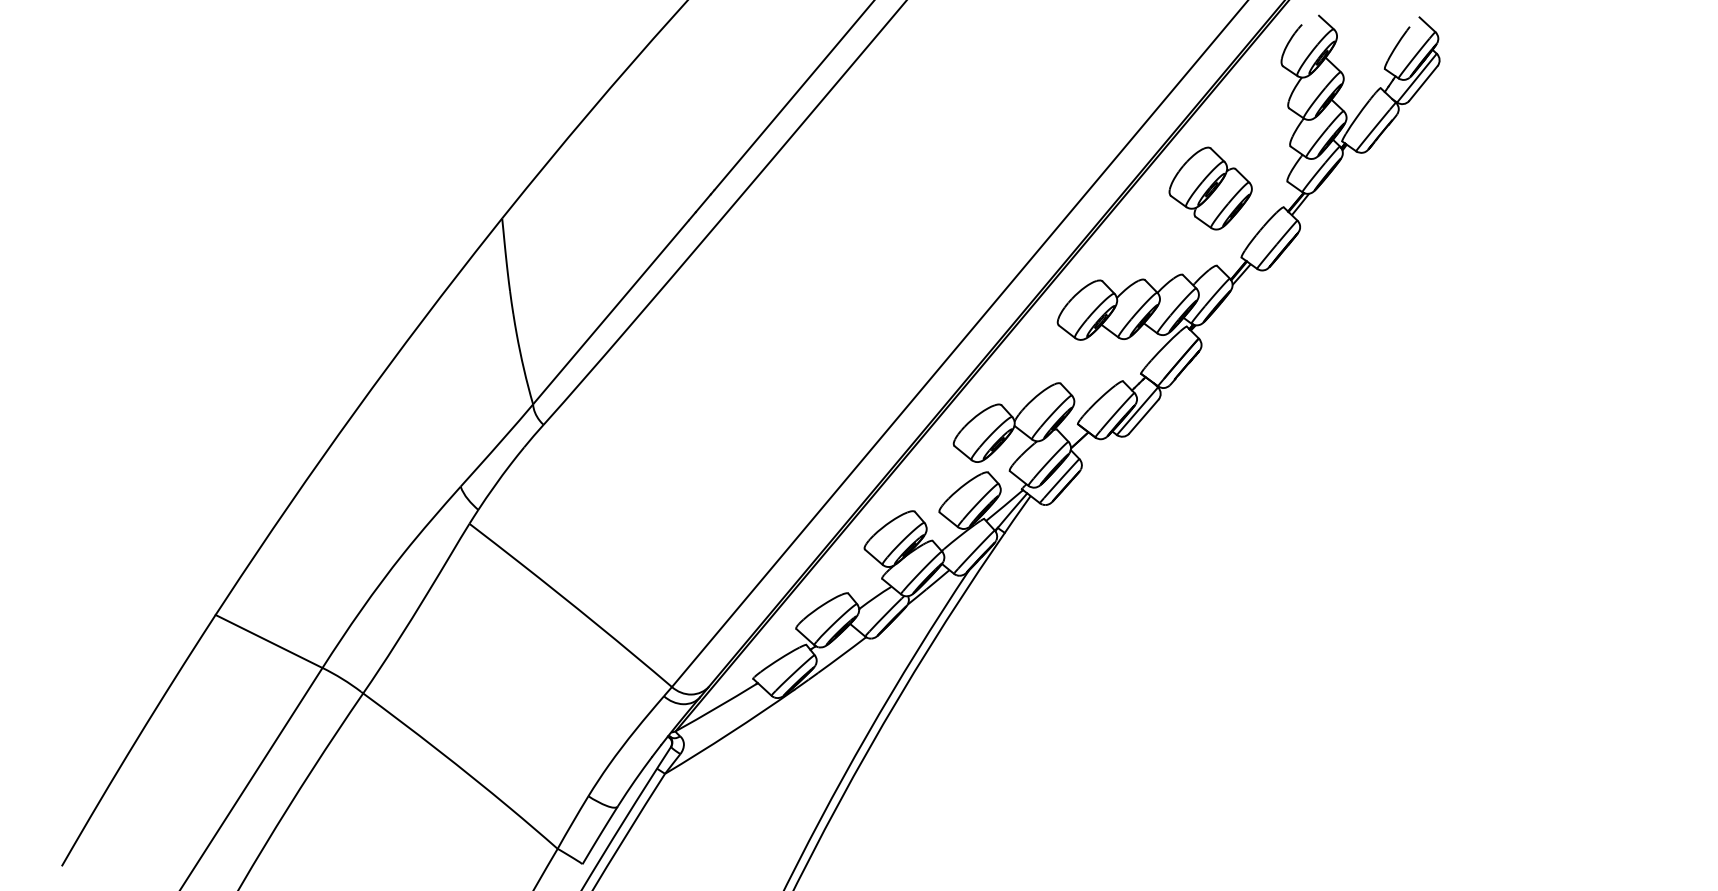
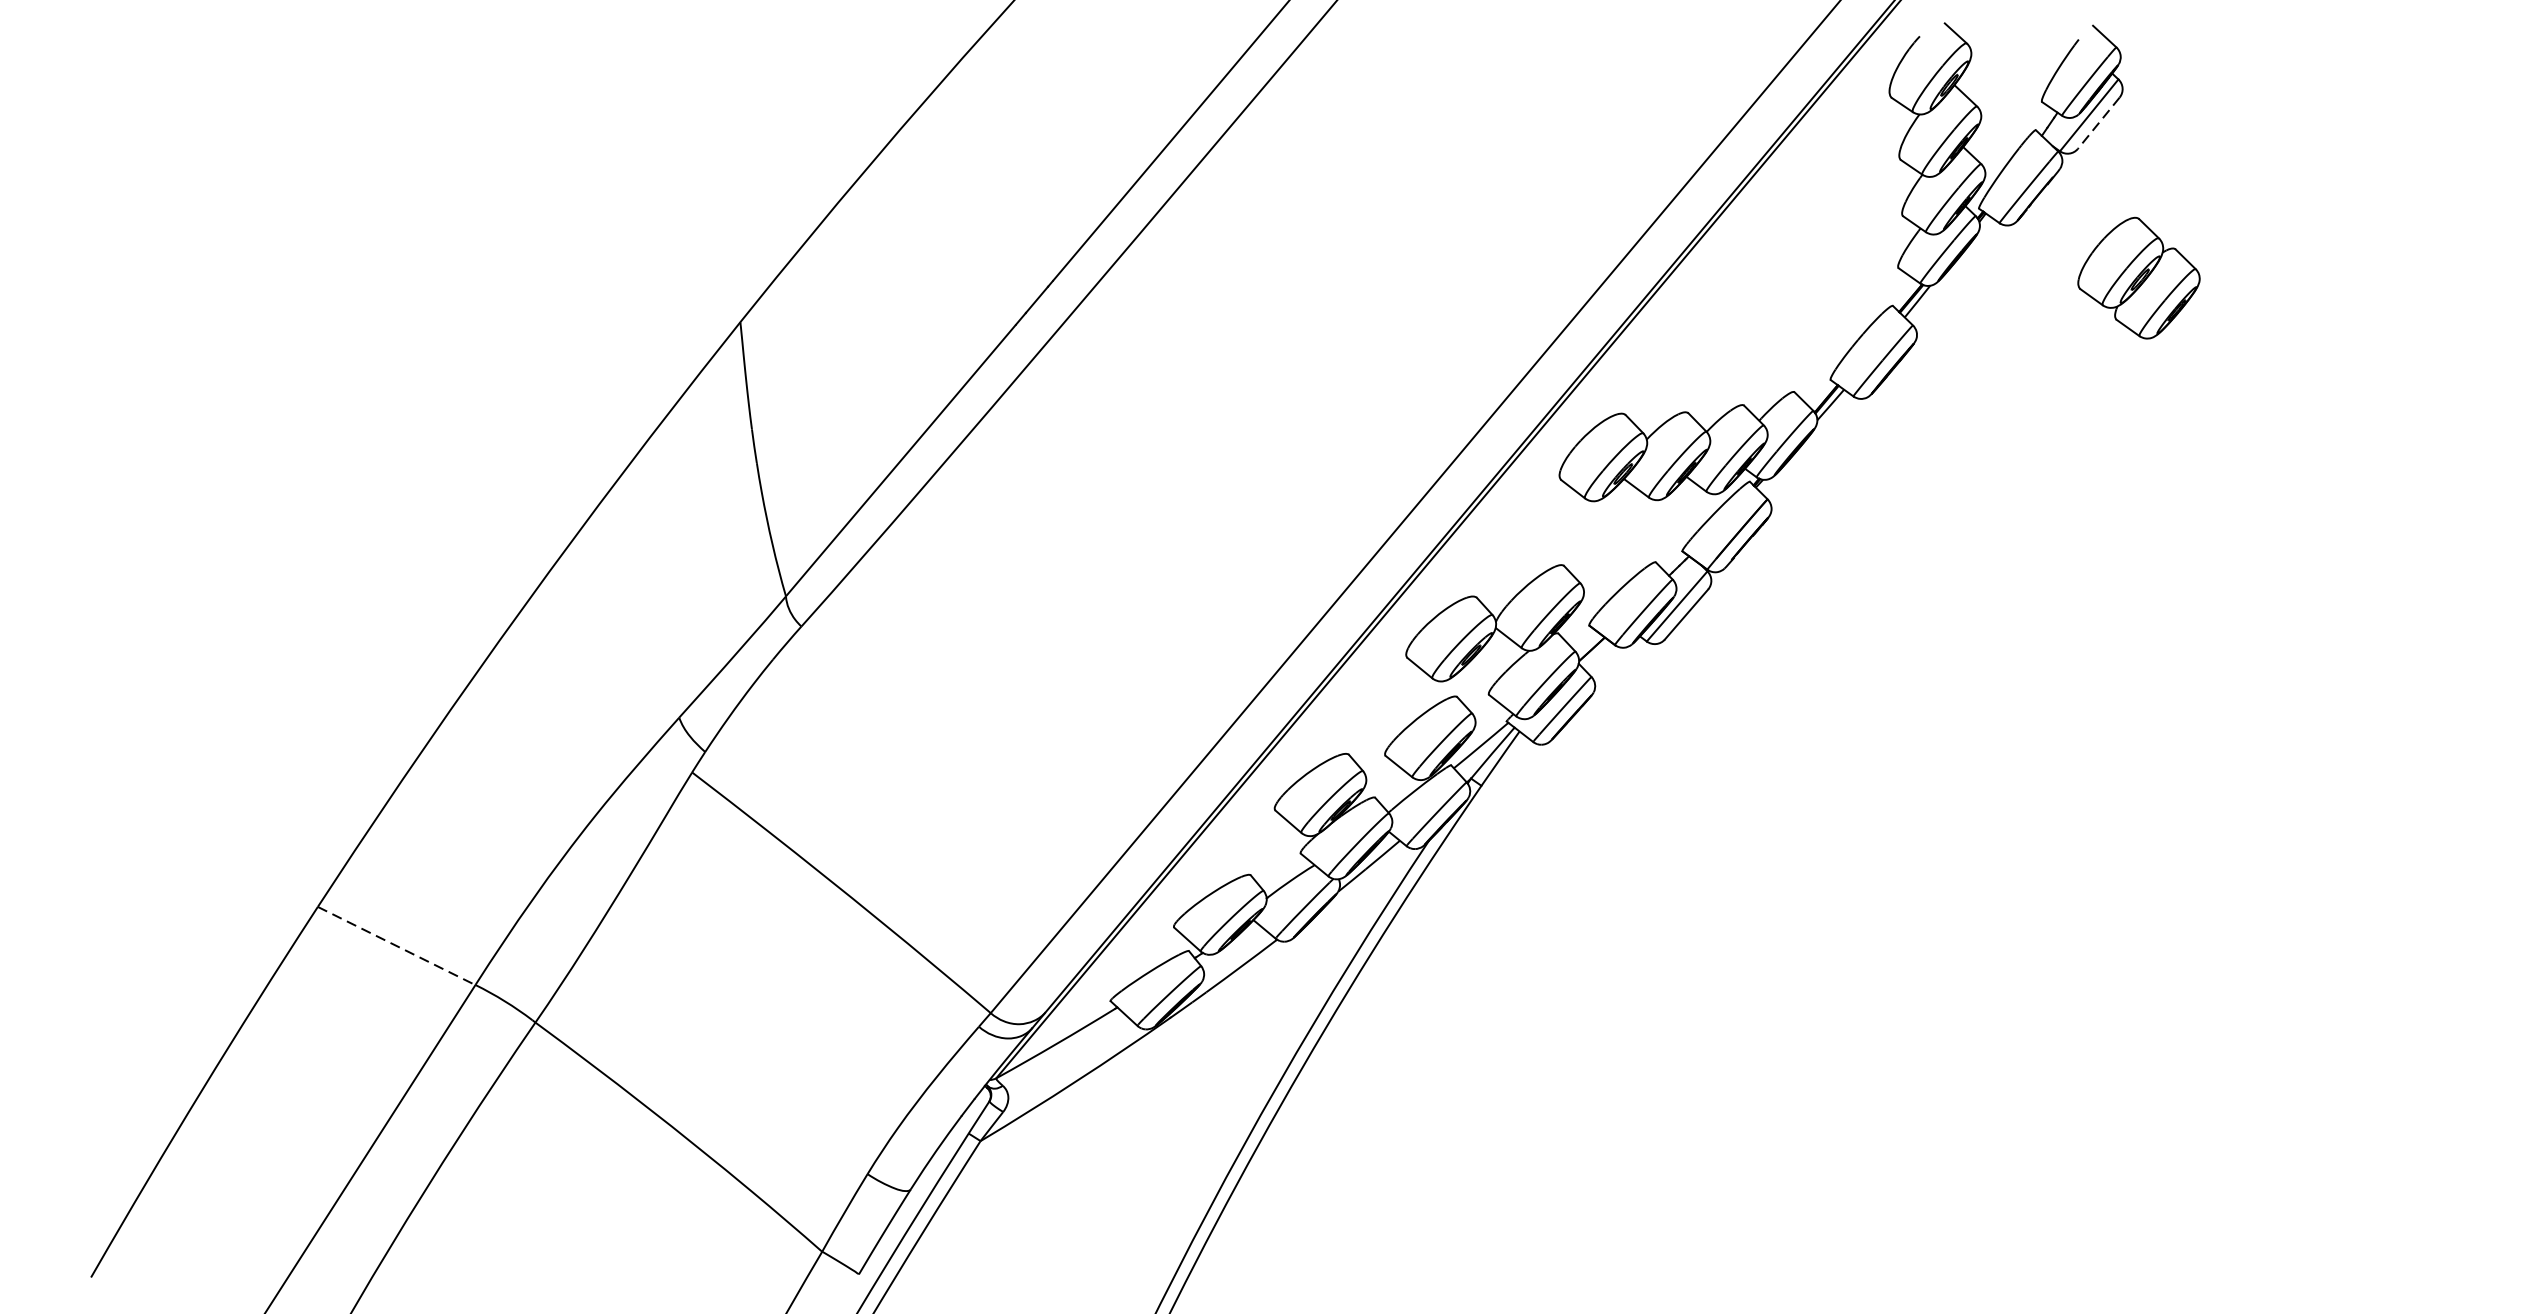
line: (1423, 83) -> (2098, 123), solid -> dashed
part: (1210, 188) -> (2138, 278), moved
line: (269, 641) -> (397, 946), solid -> dashed

